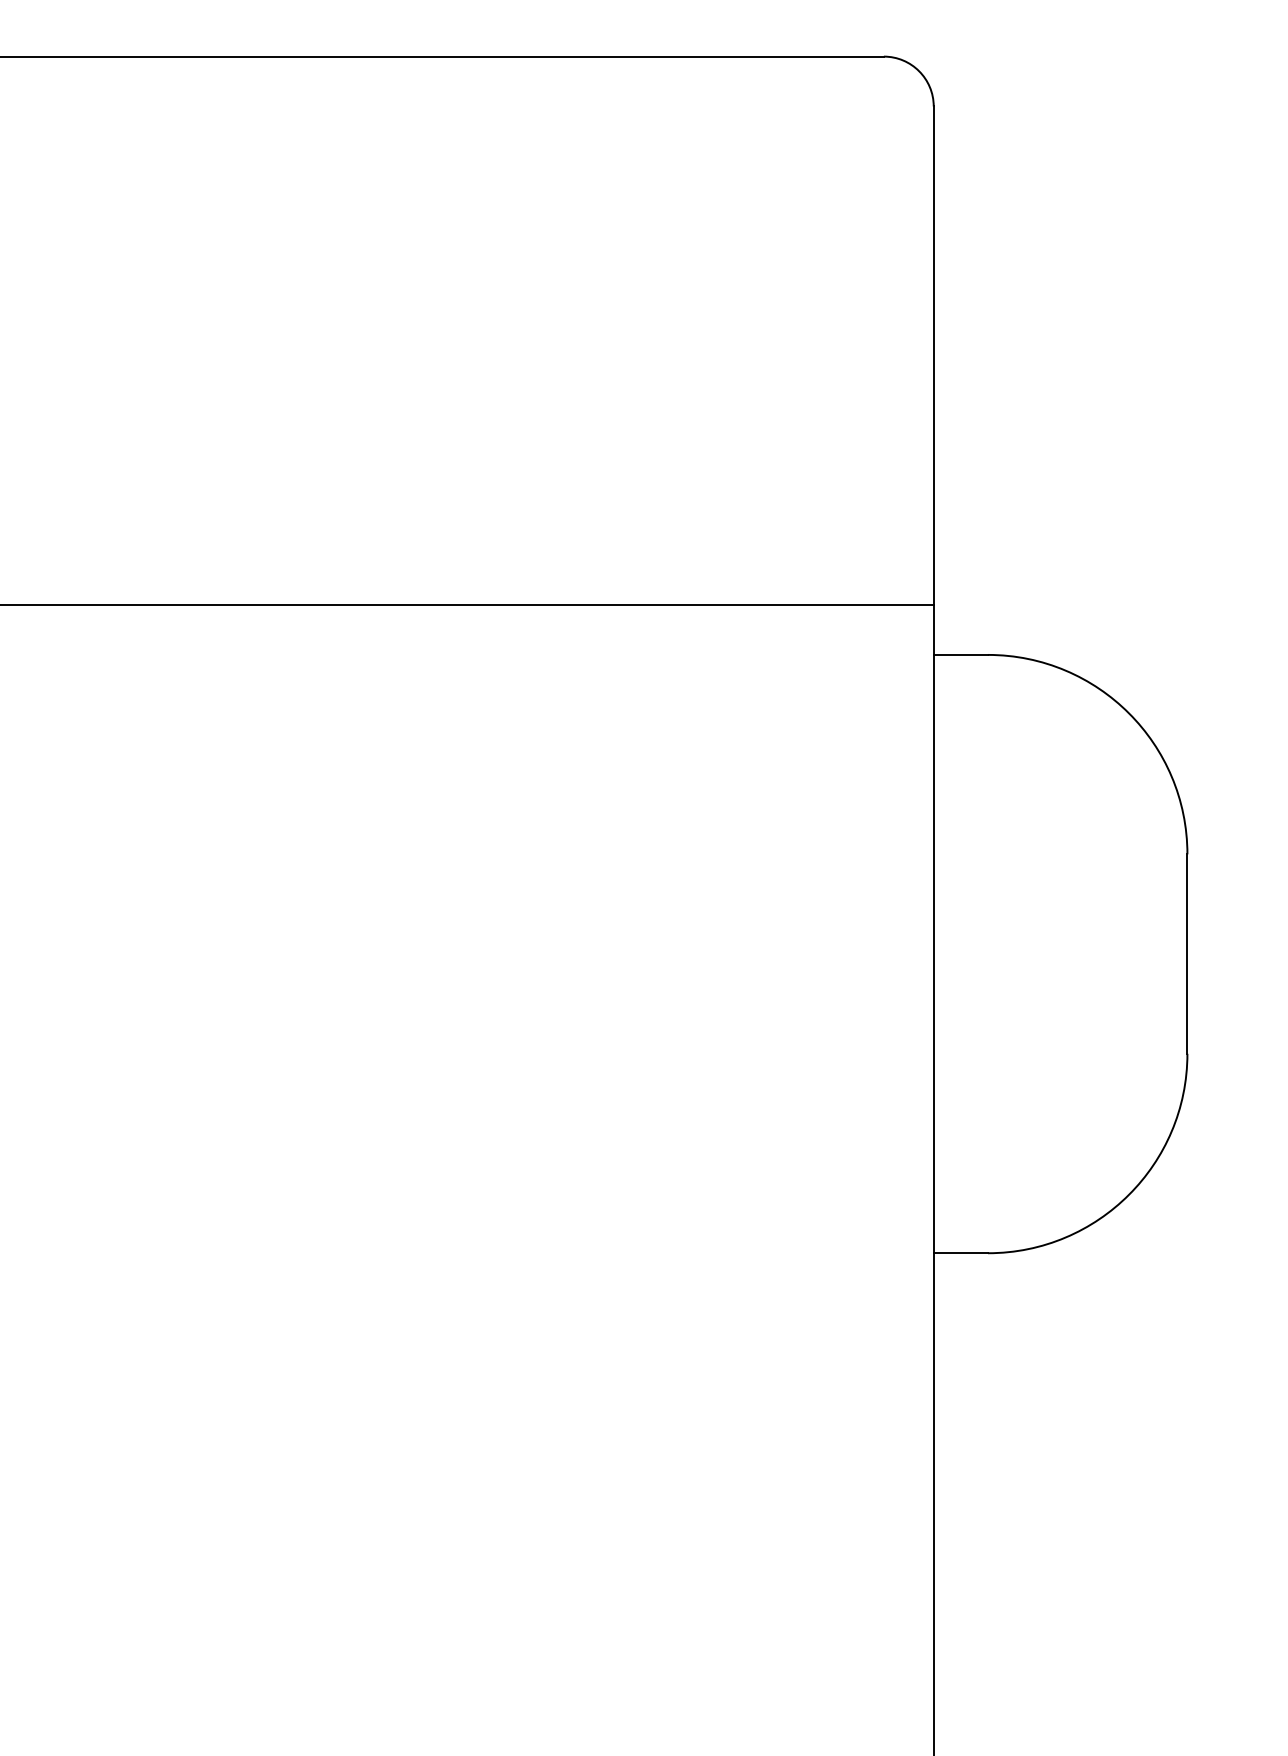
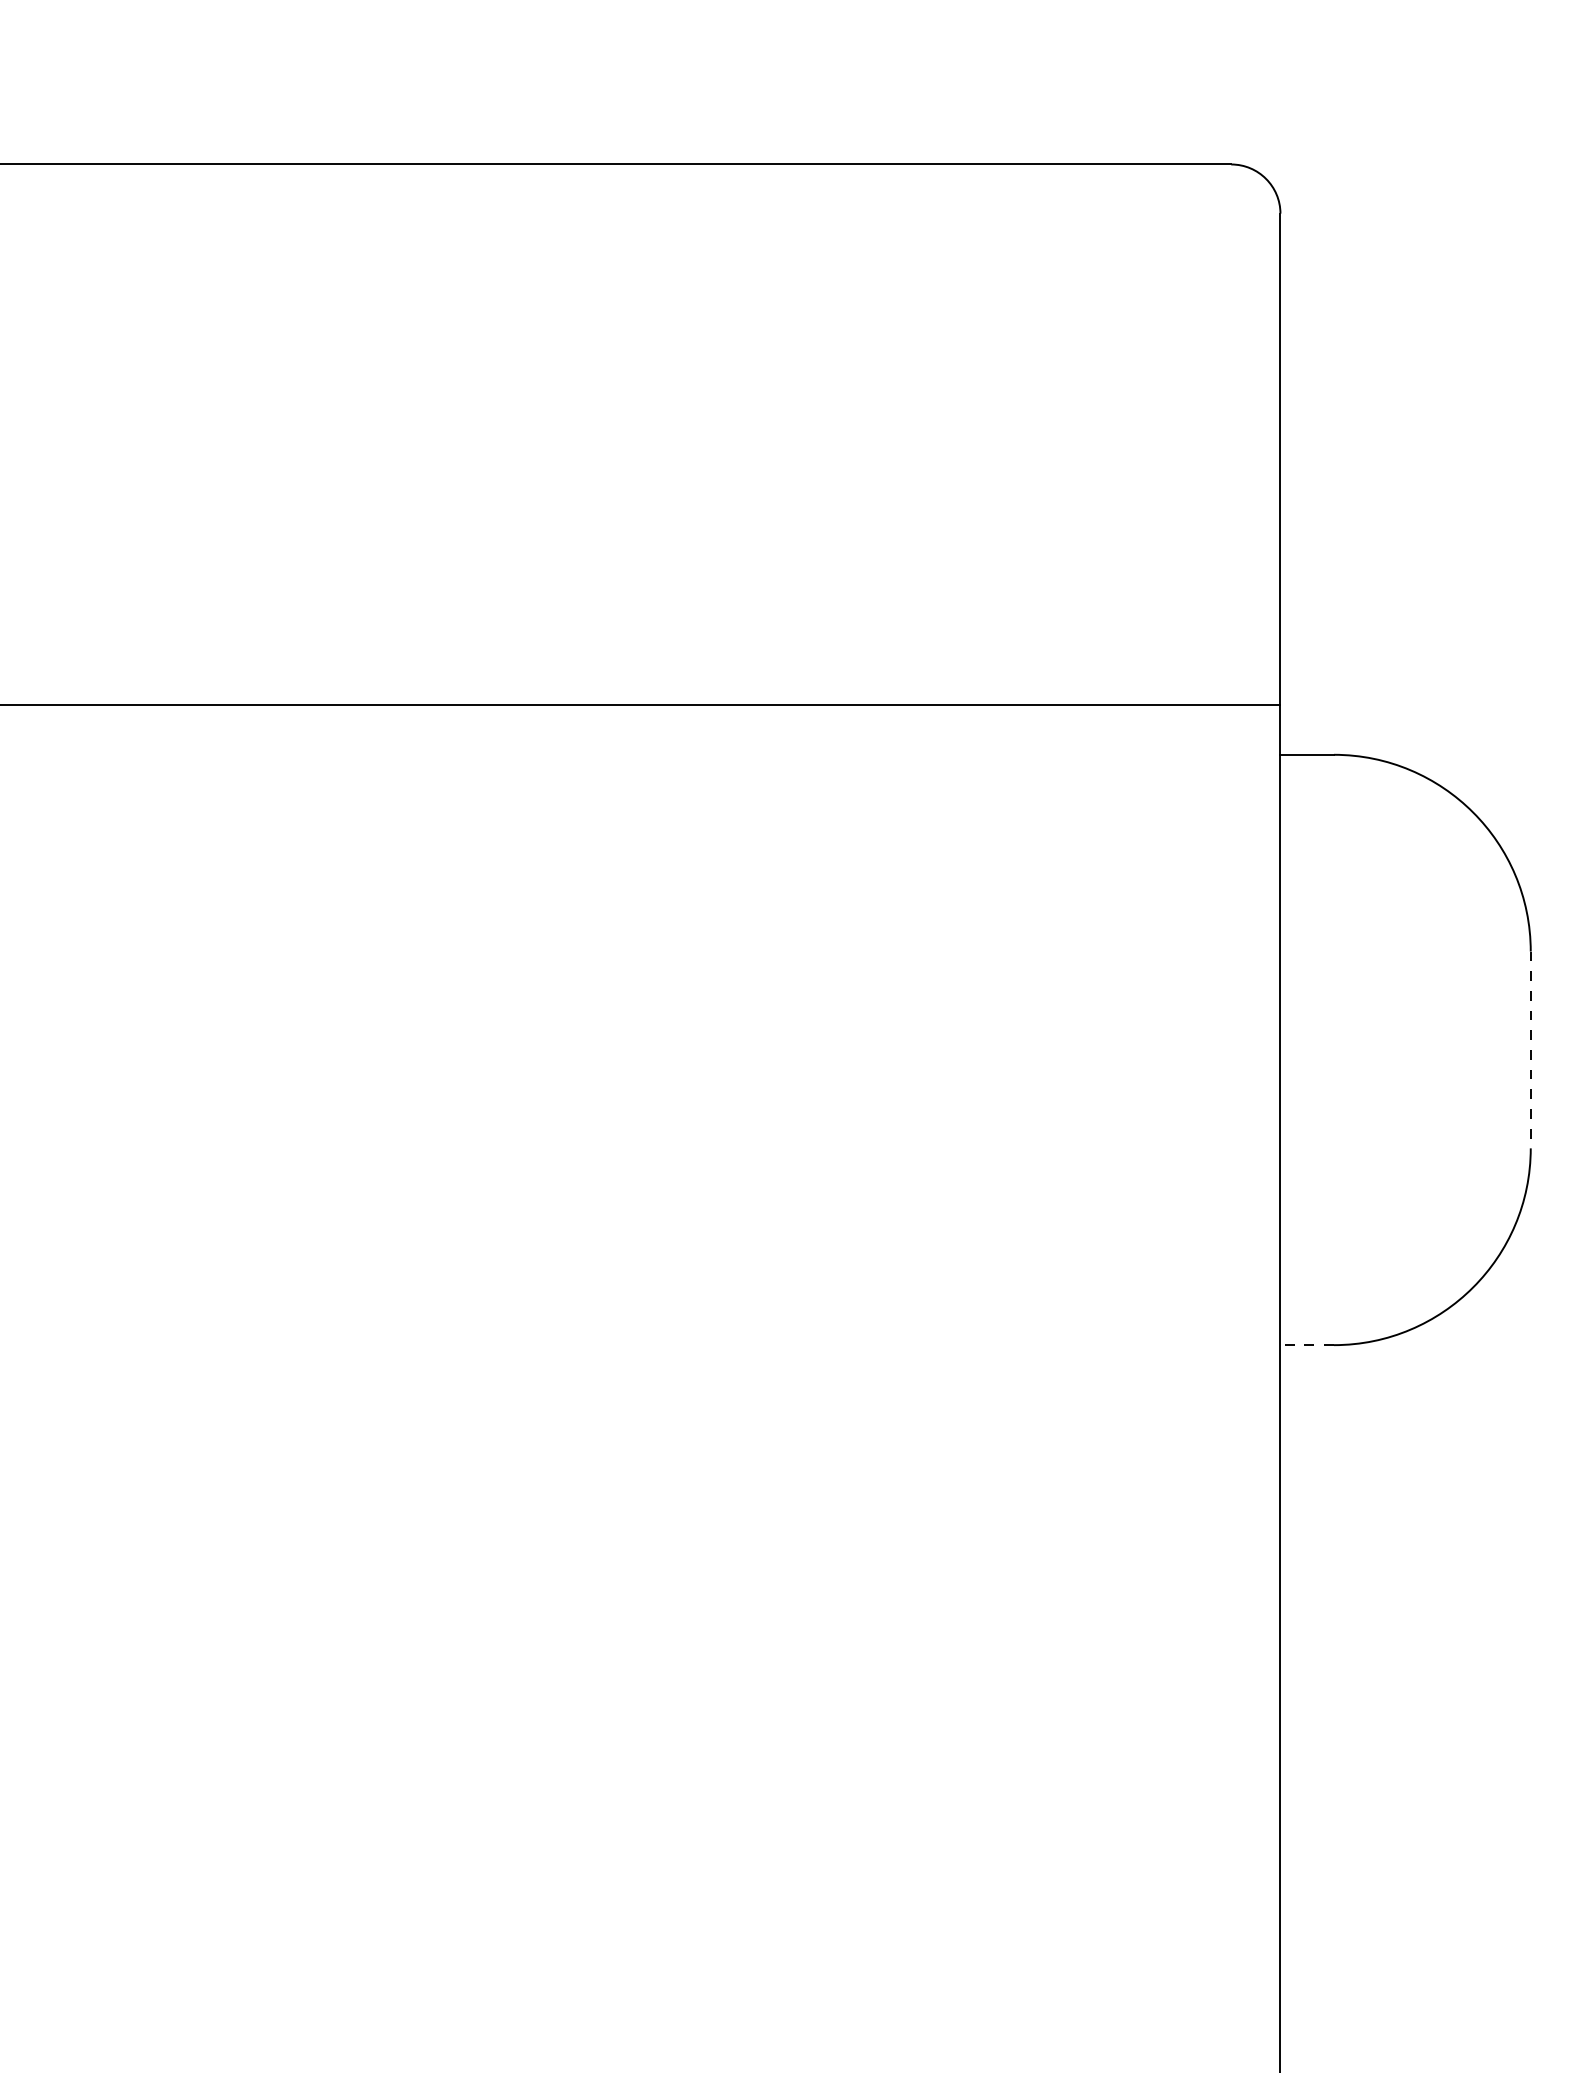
line: (1187, 954) -> (1530, 1050), solid -> dashed
line: (961, 1253) -> (1307, 1345), solid -> dashed

